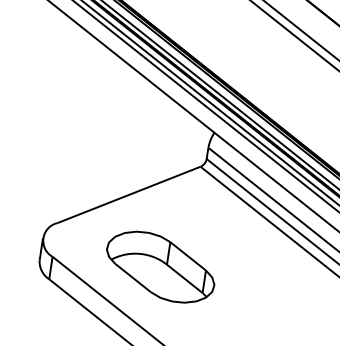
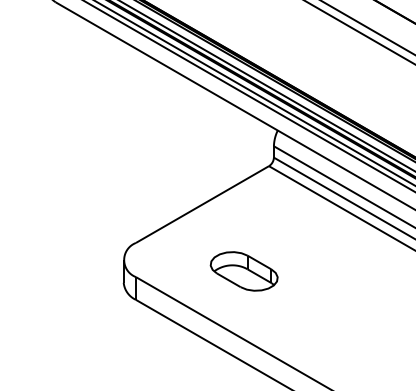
part: (159, 267) -> (243, 271), size x0.6

